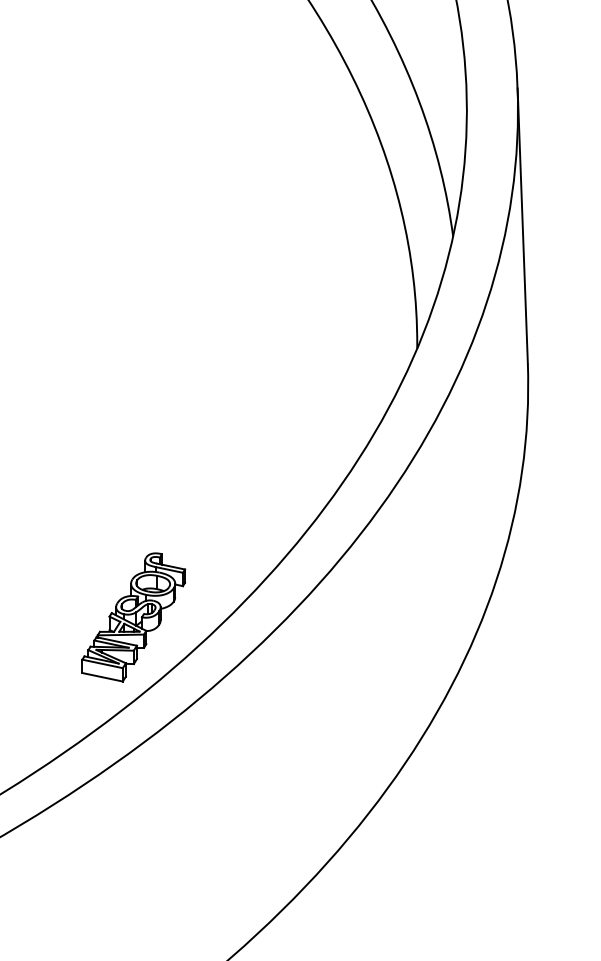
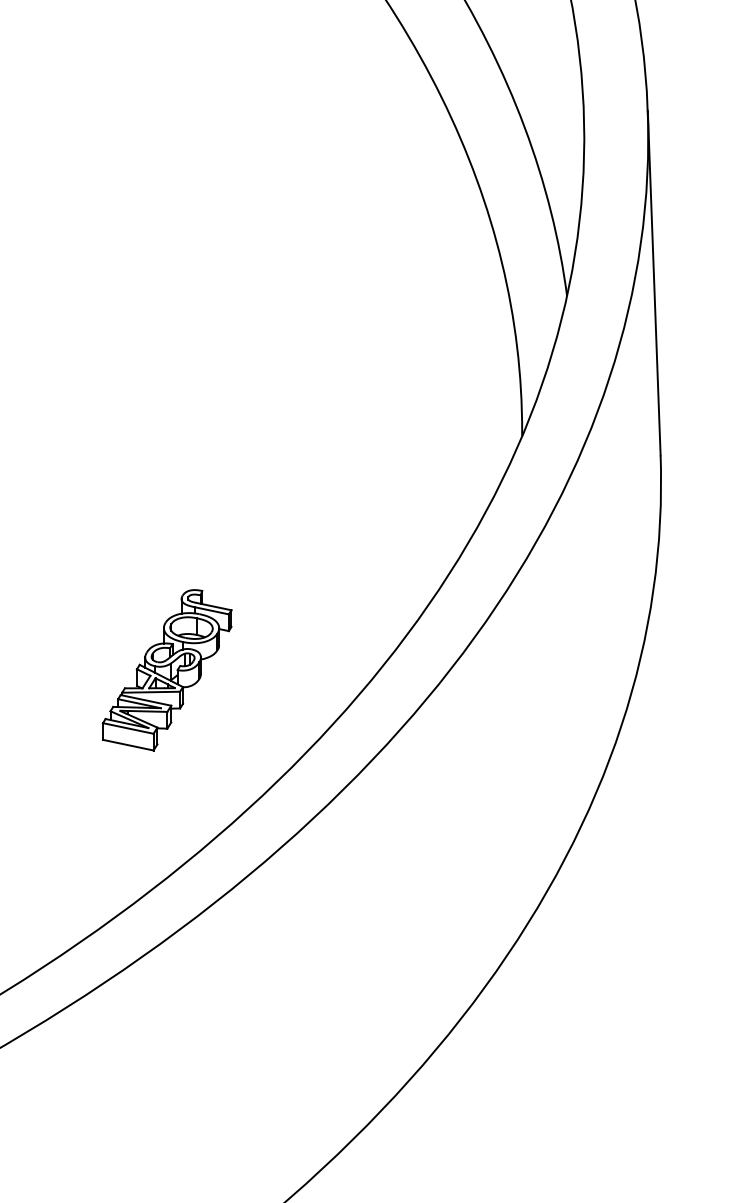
part: (133, 617) -> (166, 670), moved

